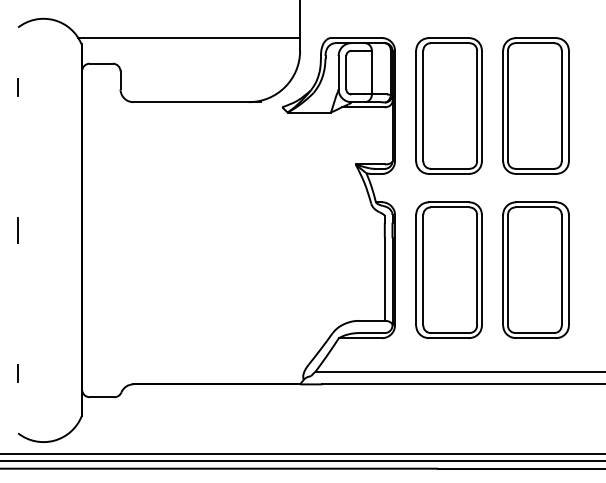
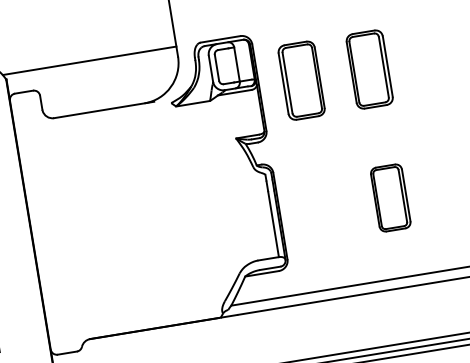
part: (448, 105) -> (301, 80), size x0.7
part: (535, 105) -> (369, 69), size x0.7
part: (448, 269) -> (322, 208), removed
part: (535, 269) -> (390, 197), size x0.6

